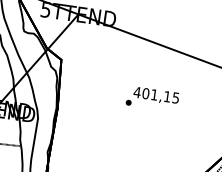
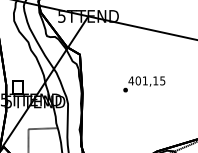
text: (152, 99) -> (144, 84), moved

